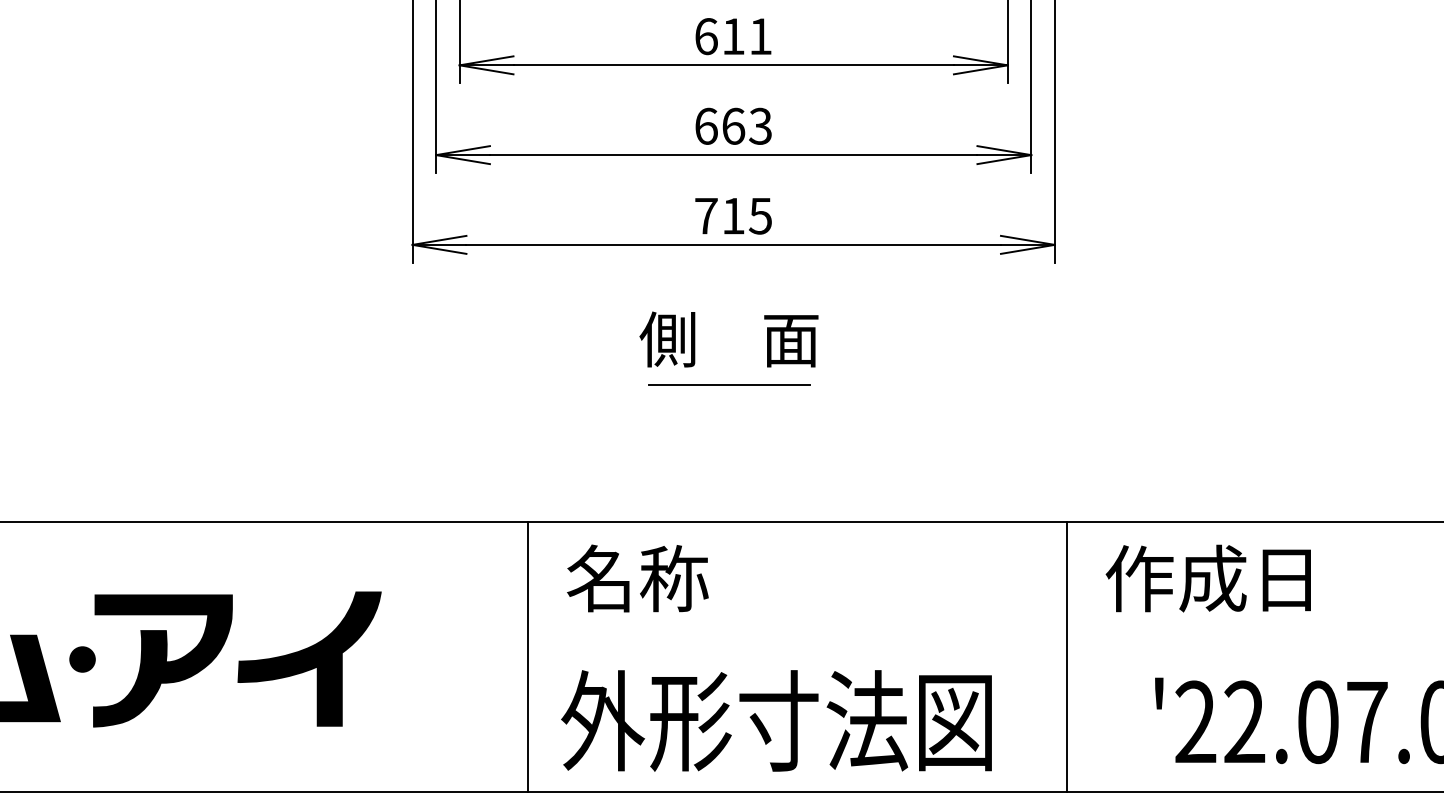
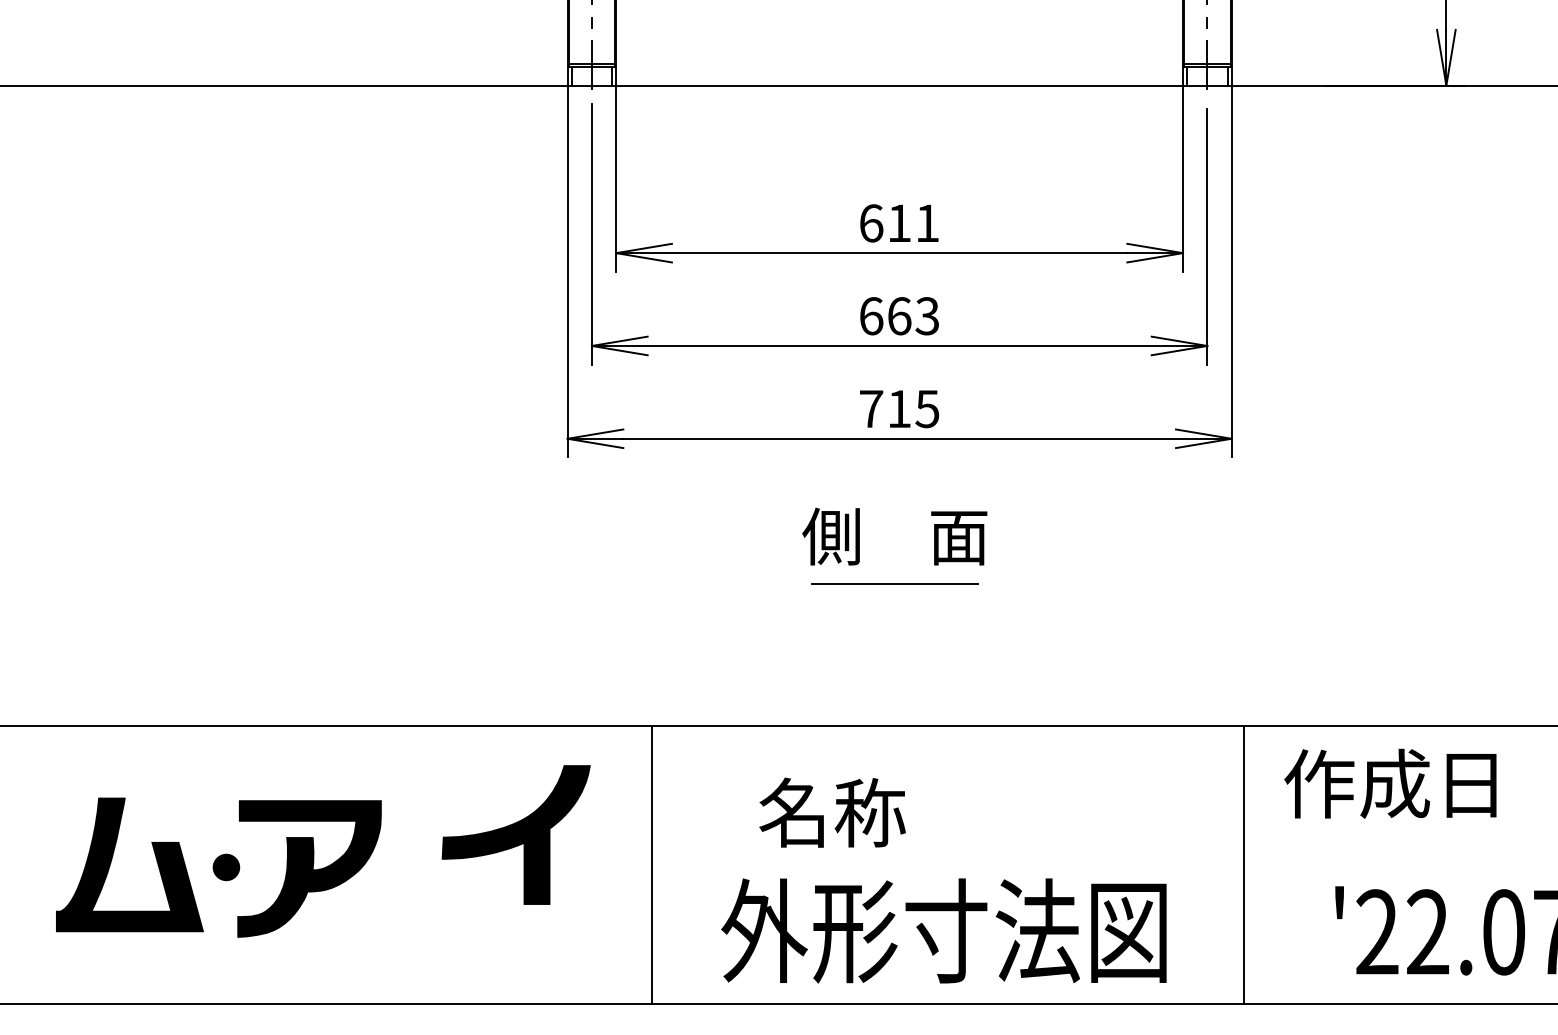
text: (637, 578) -> (832, 812), moved
line: (528, 656) -> (652, 864), moved
part: (308, 658) -> (515, 834), moved

